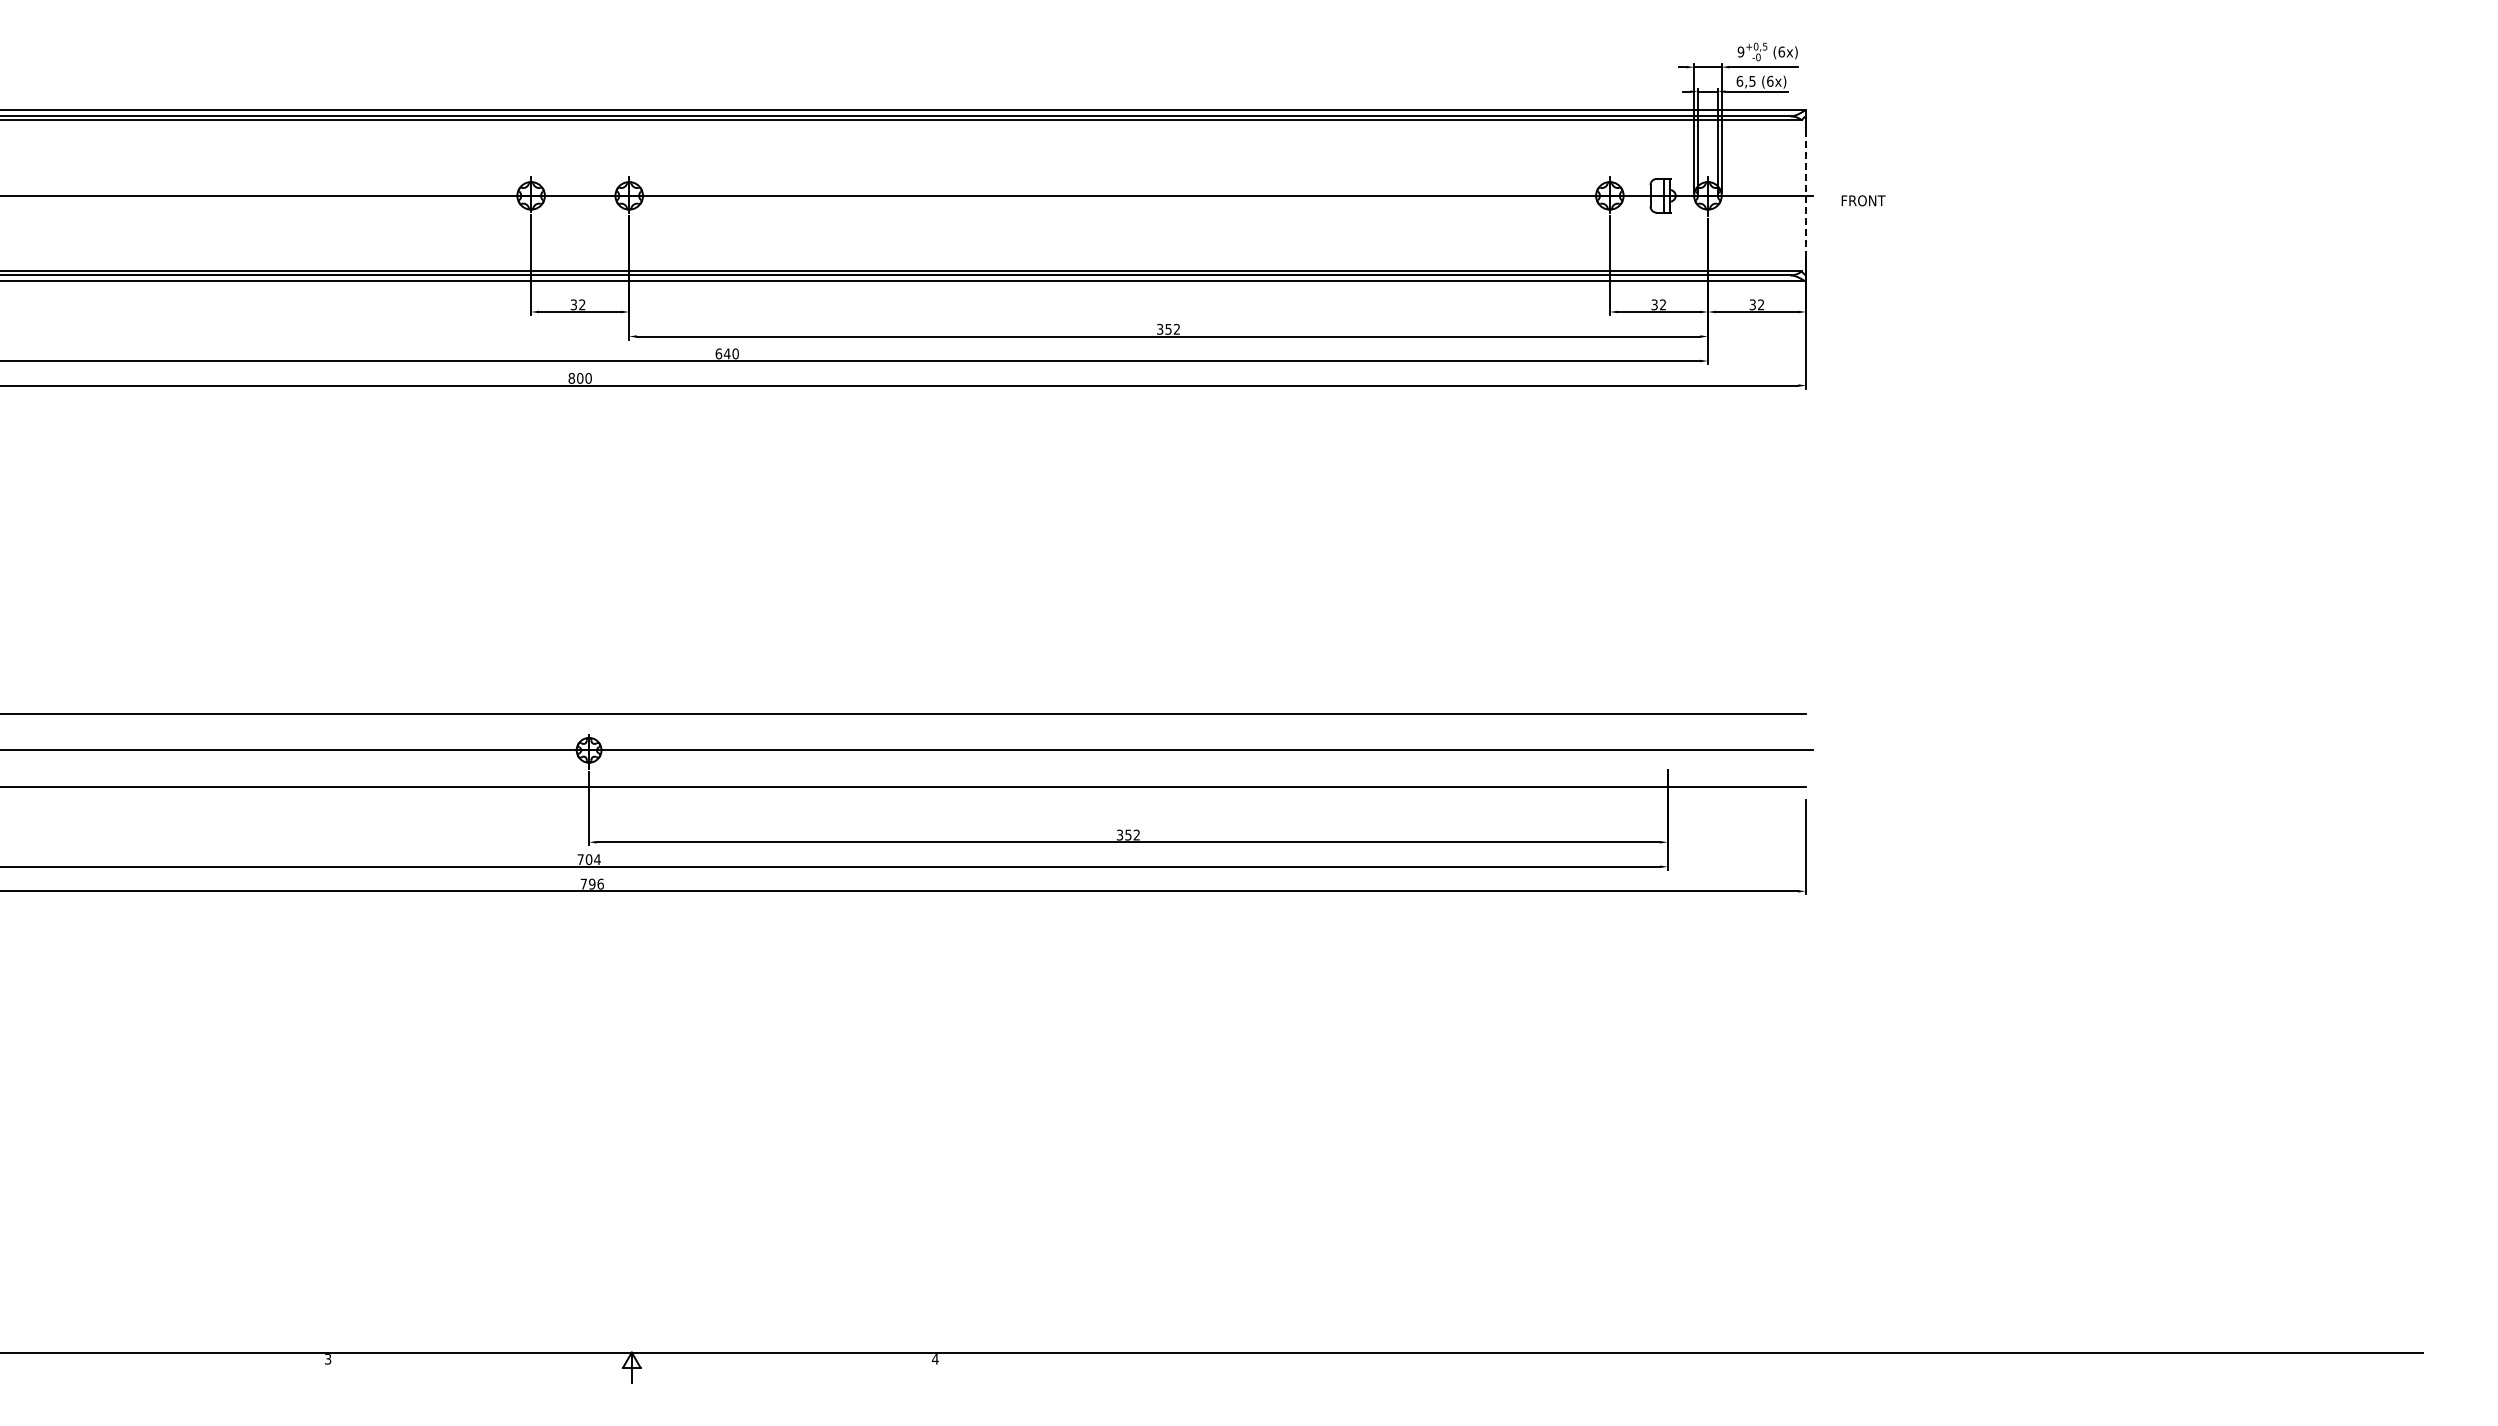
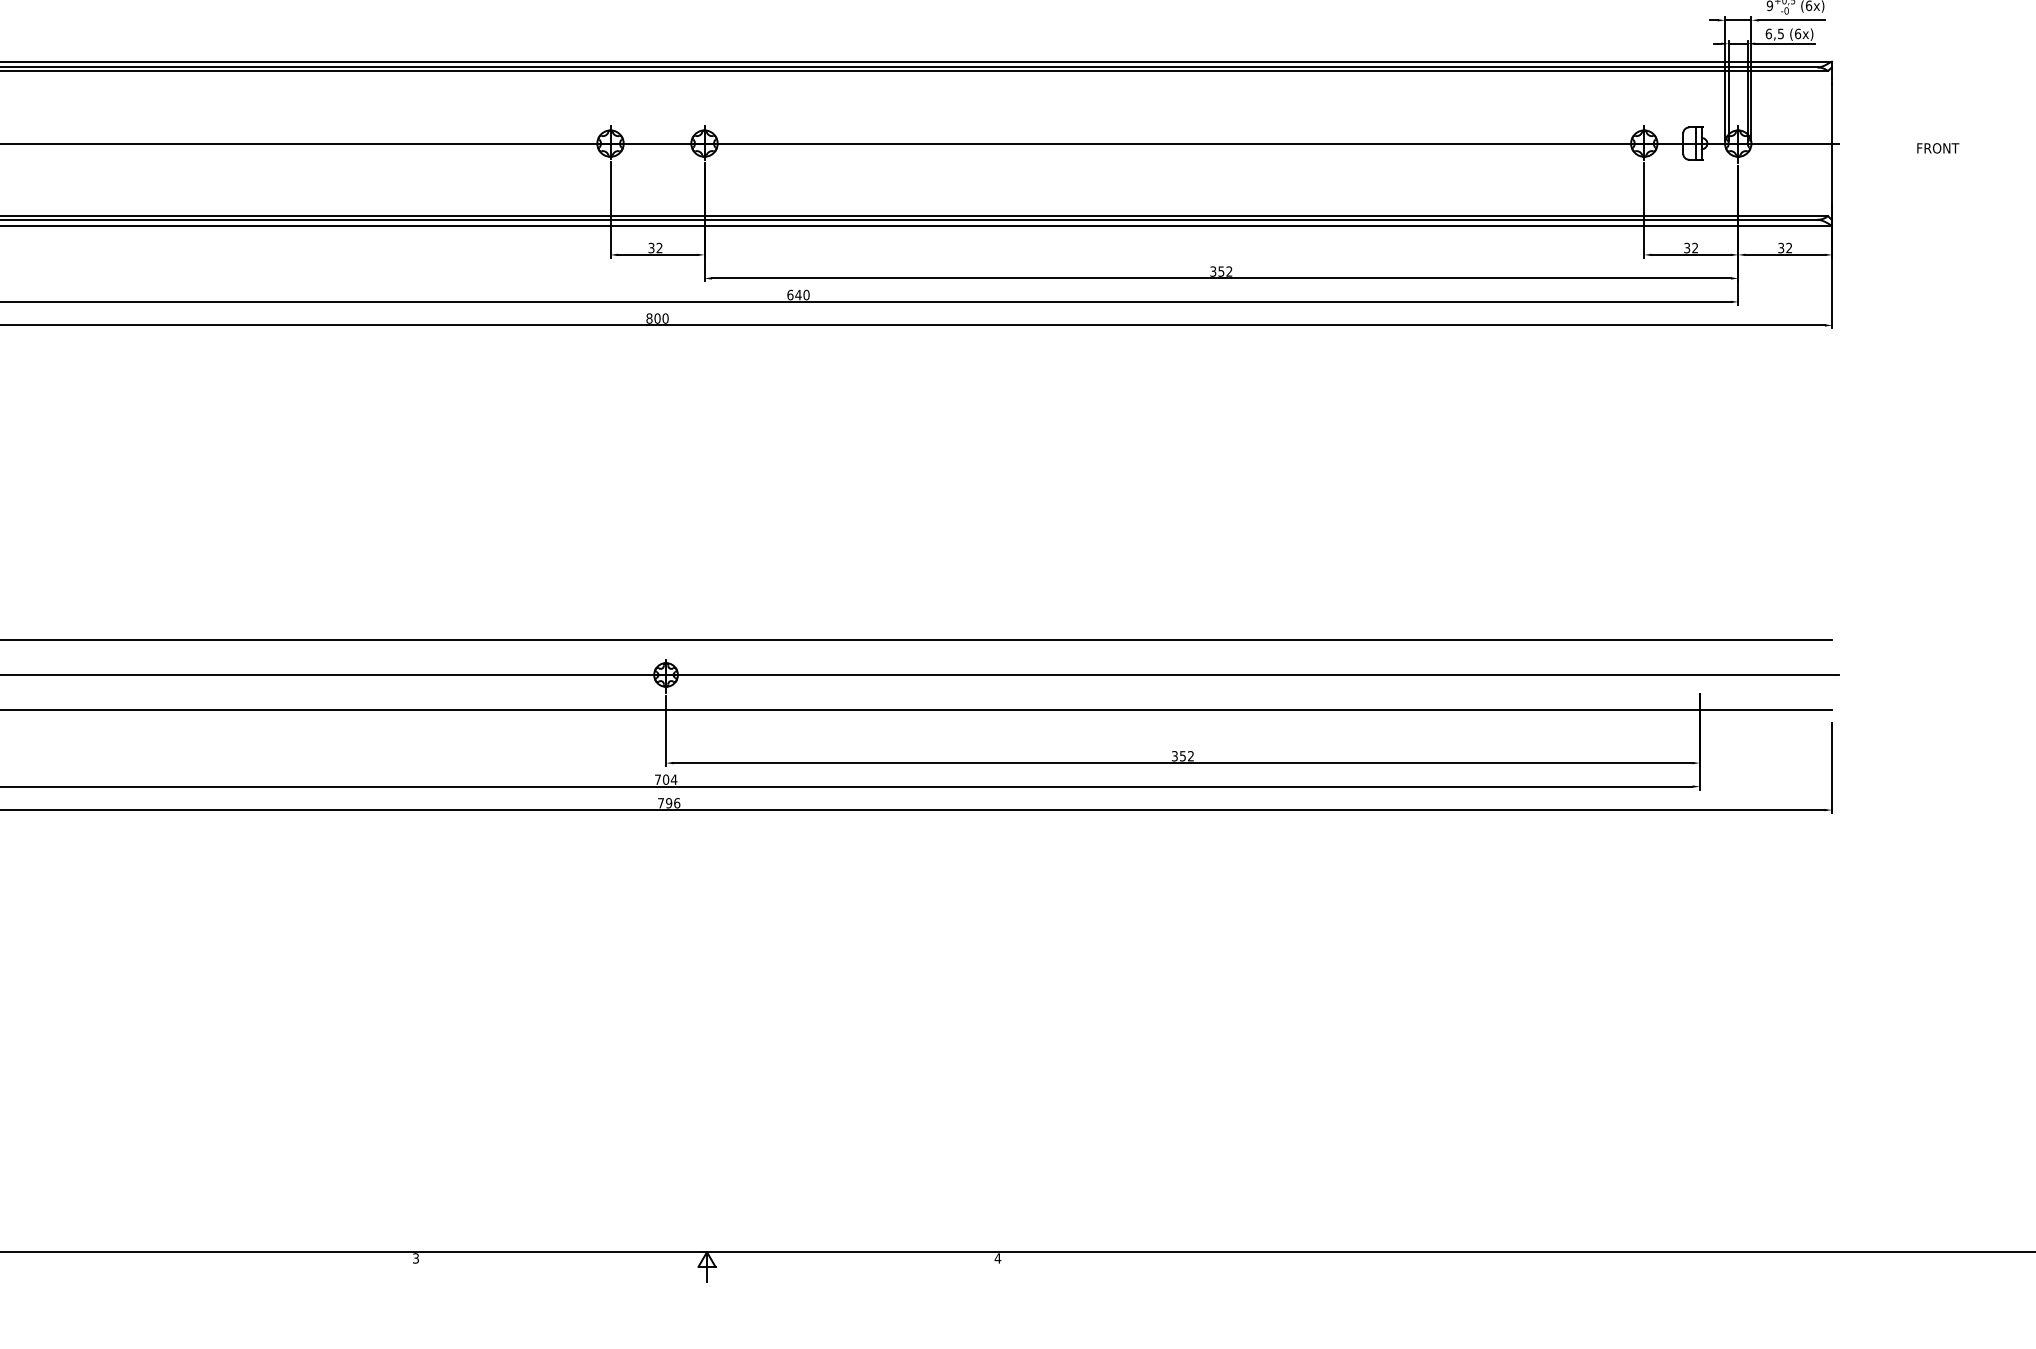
line: (1806, 195) -> (1832, 143), dashed -> solid
text: (1863, 200) -> (1938, 148), moved

